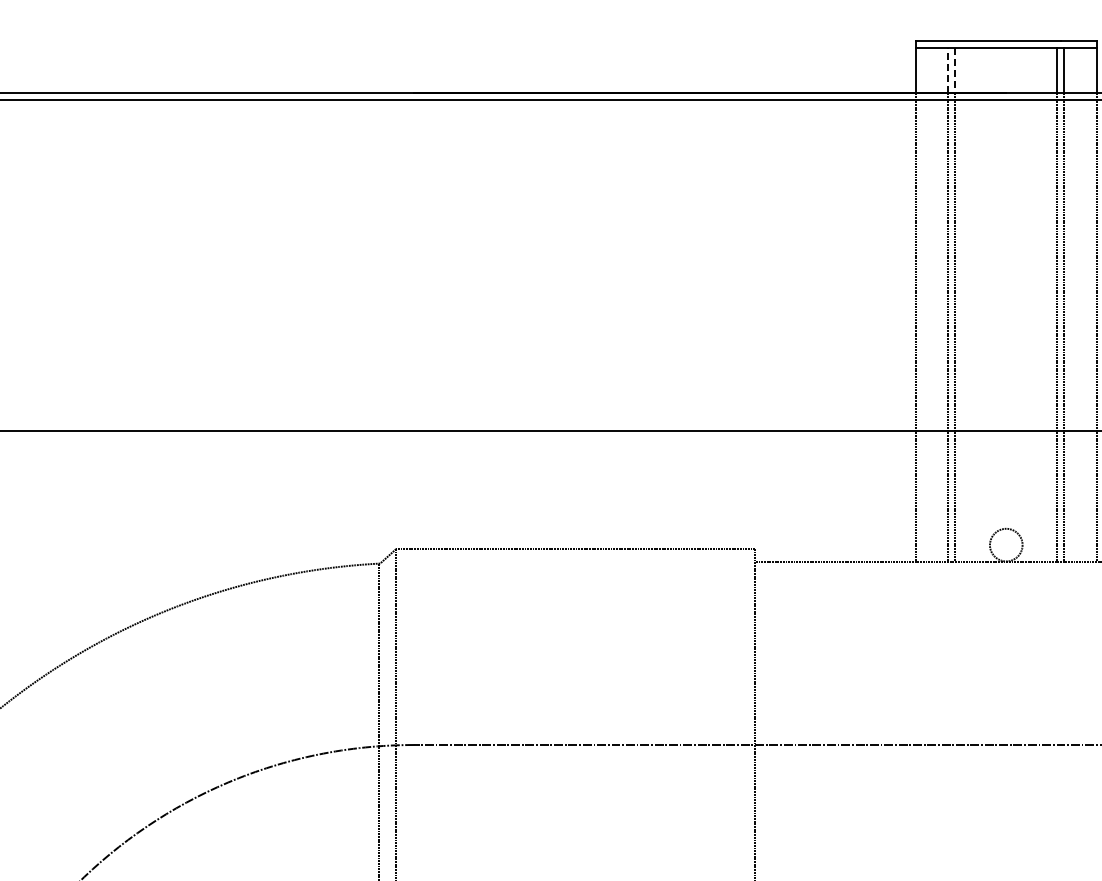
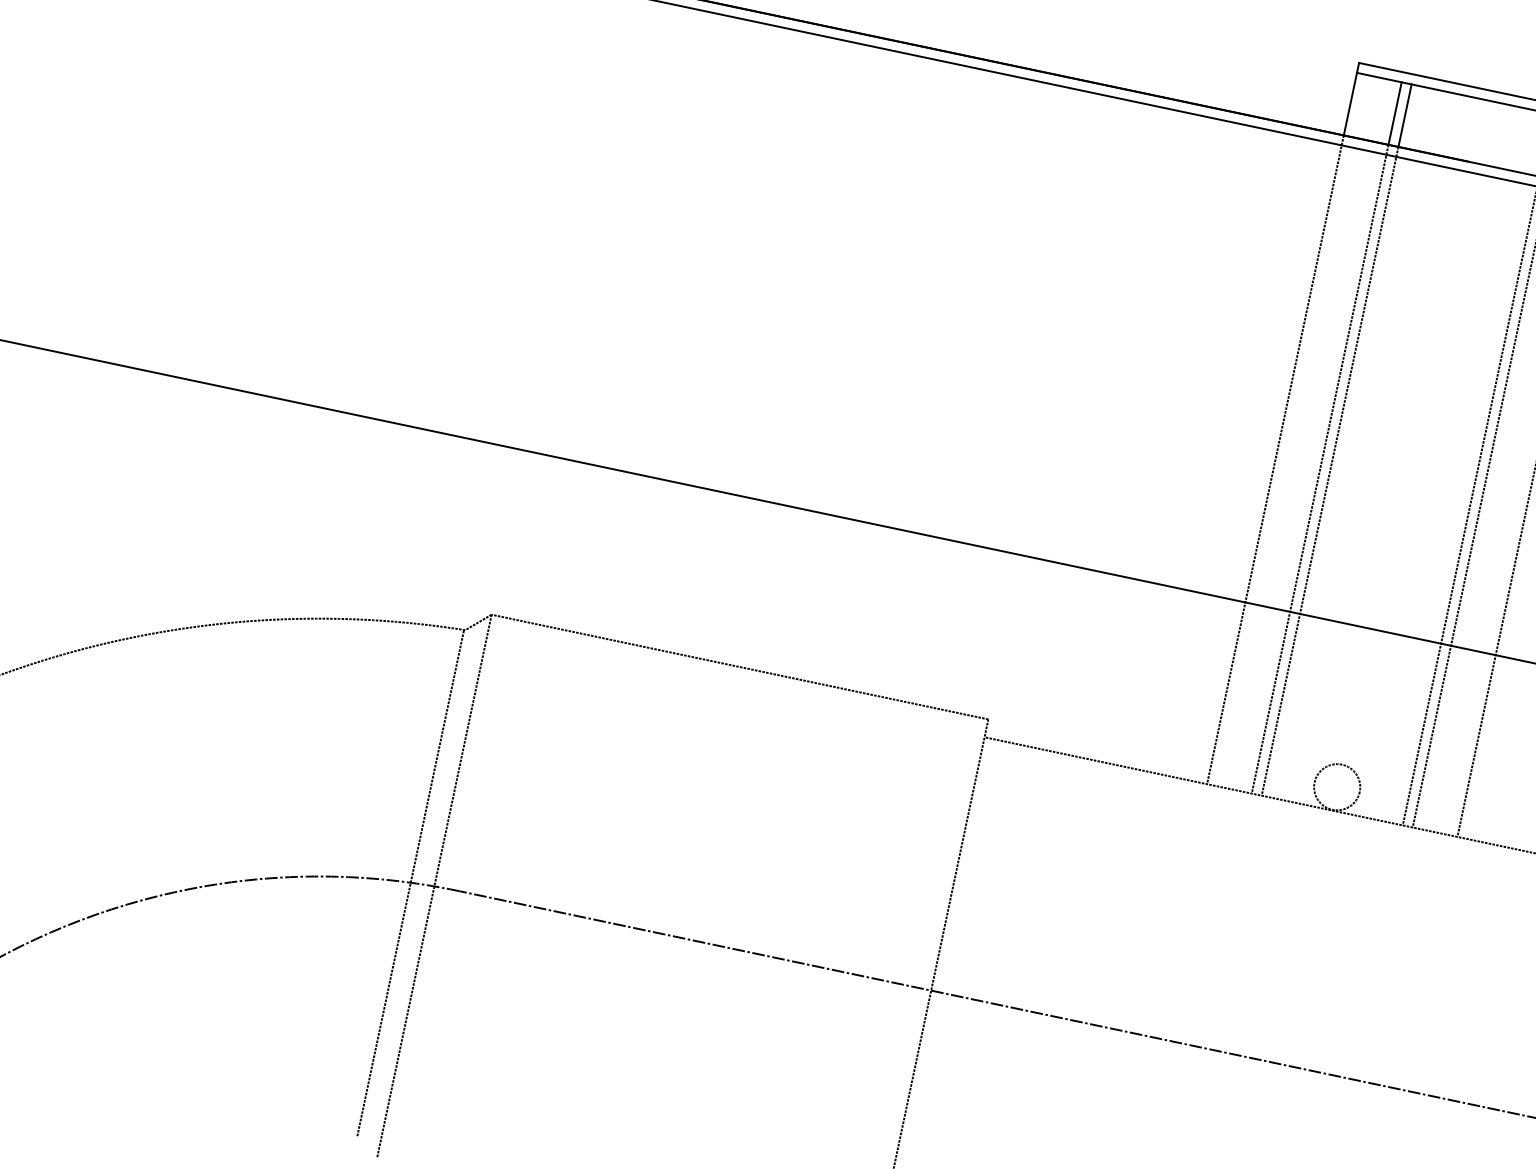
line: (948, 70) -> (1395, 113), dashed -> solid
line: (955, 70) -> (1405, 115), dashed -> solid

